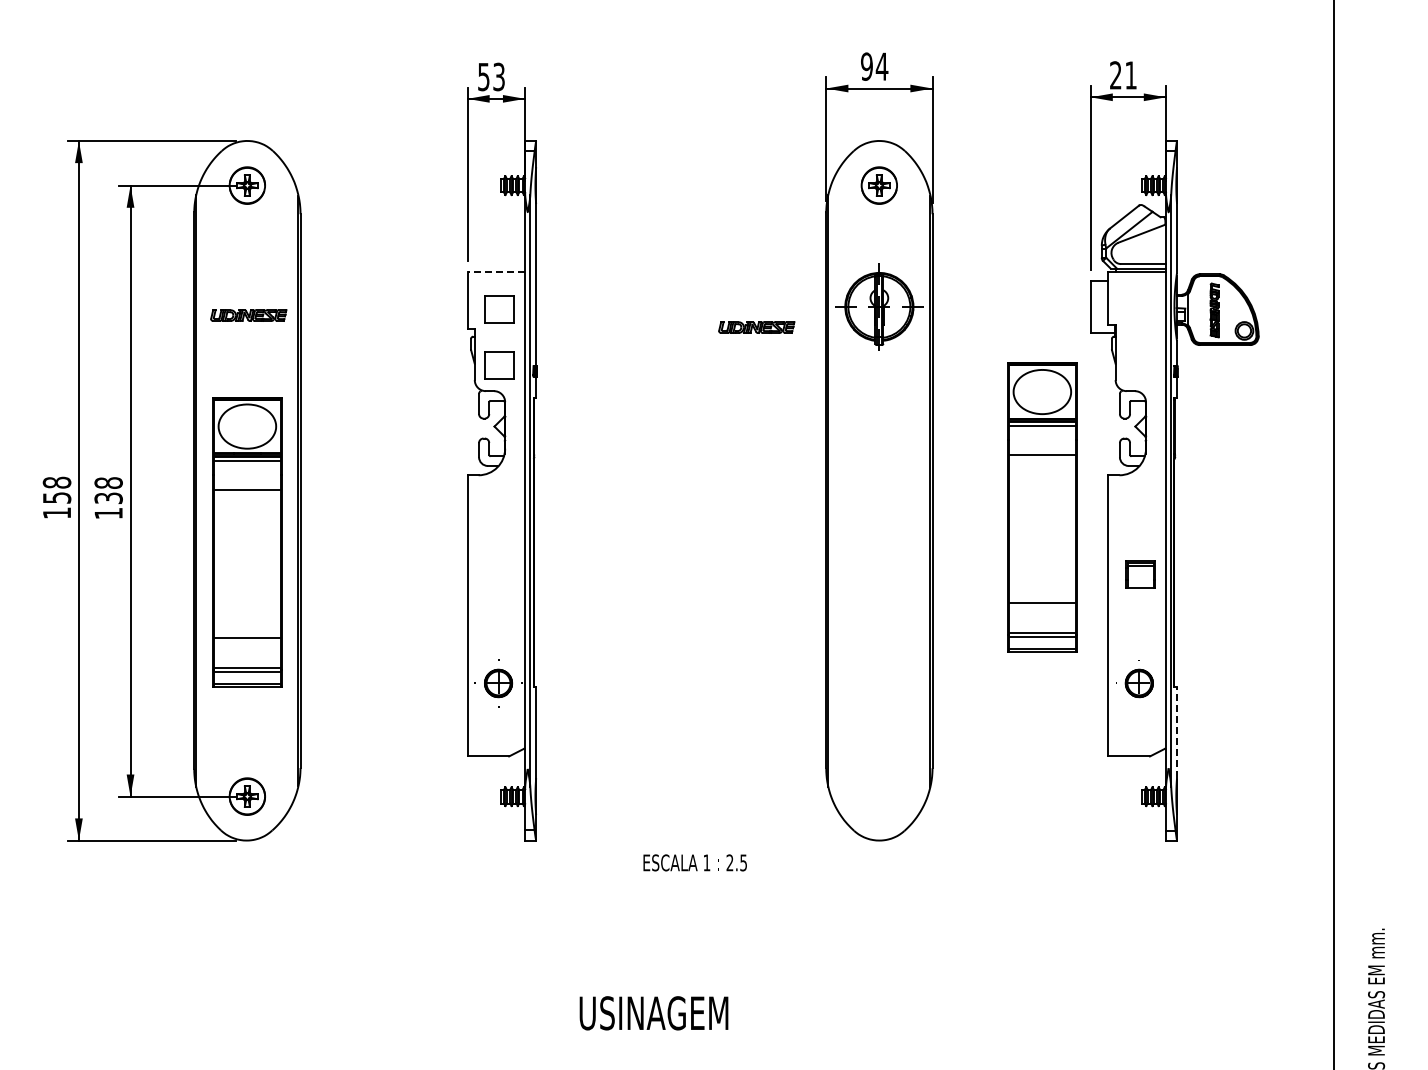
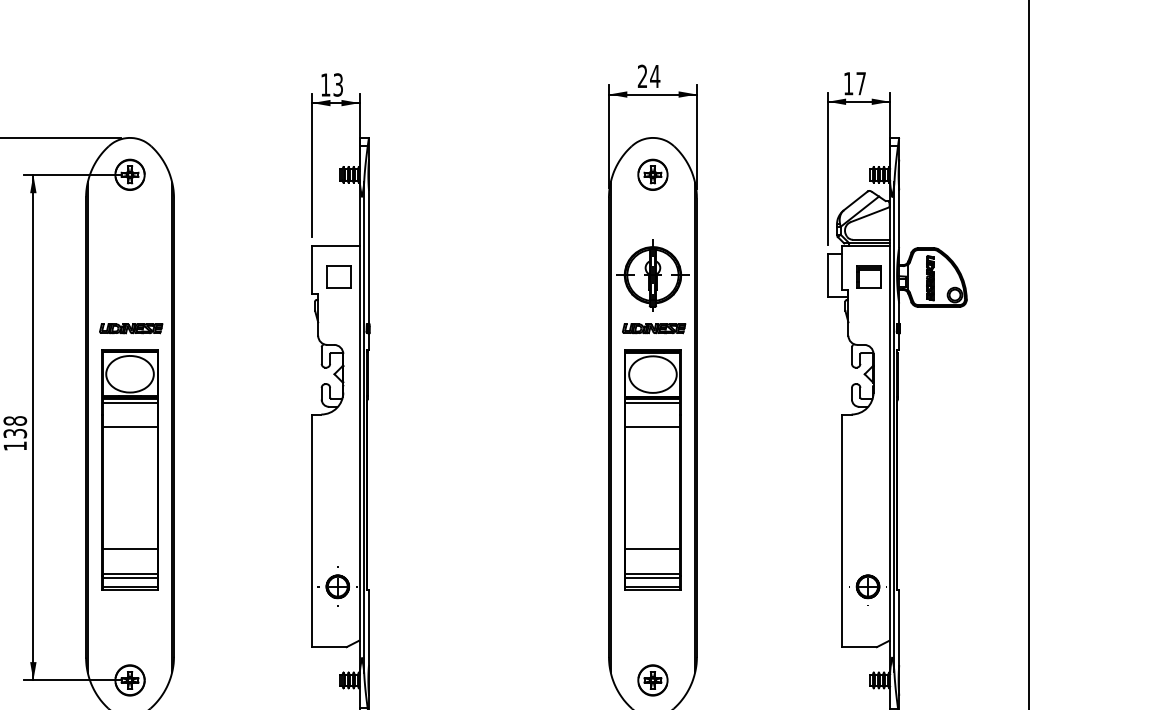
text: (866, 66) -> (642, 76), 94 -> 24
text: (1123, 75) -> (854, 83), 21 -> 17
text: (483, 77) -> (325, 85), 53 -> 13
line: (496, 271) -> (336, 245), dashed -> solid
part: (248, 315) -> (130, 328), moved
part: (756, 327) -> (653, 328), moved
part: (499, 365) -> (338, 323), removed
part: (1042, 507) -> (653, 470), moved
part: (1140, 574) -> (869, 277), moved
line: (1177, 732) -> (899, 627), dashed -> solid
part: (878, 796) -> (652, 680), added

